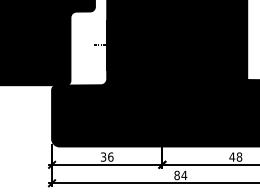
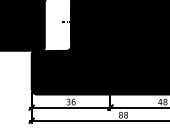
text: (184, 175) -> (126, 115), 84 -> 88

